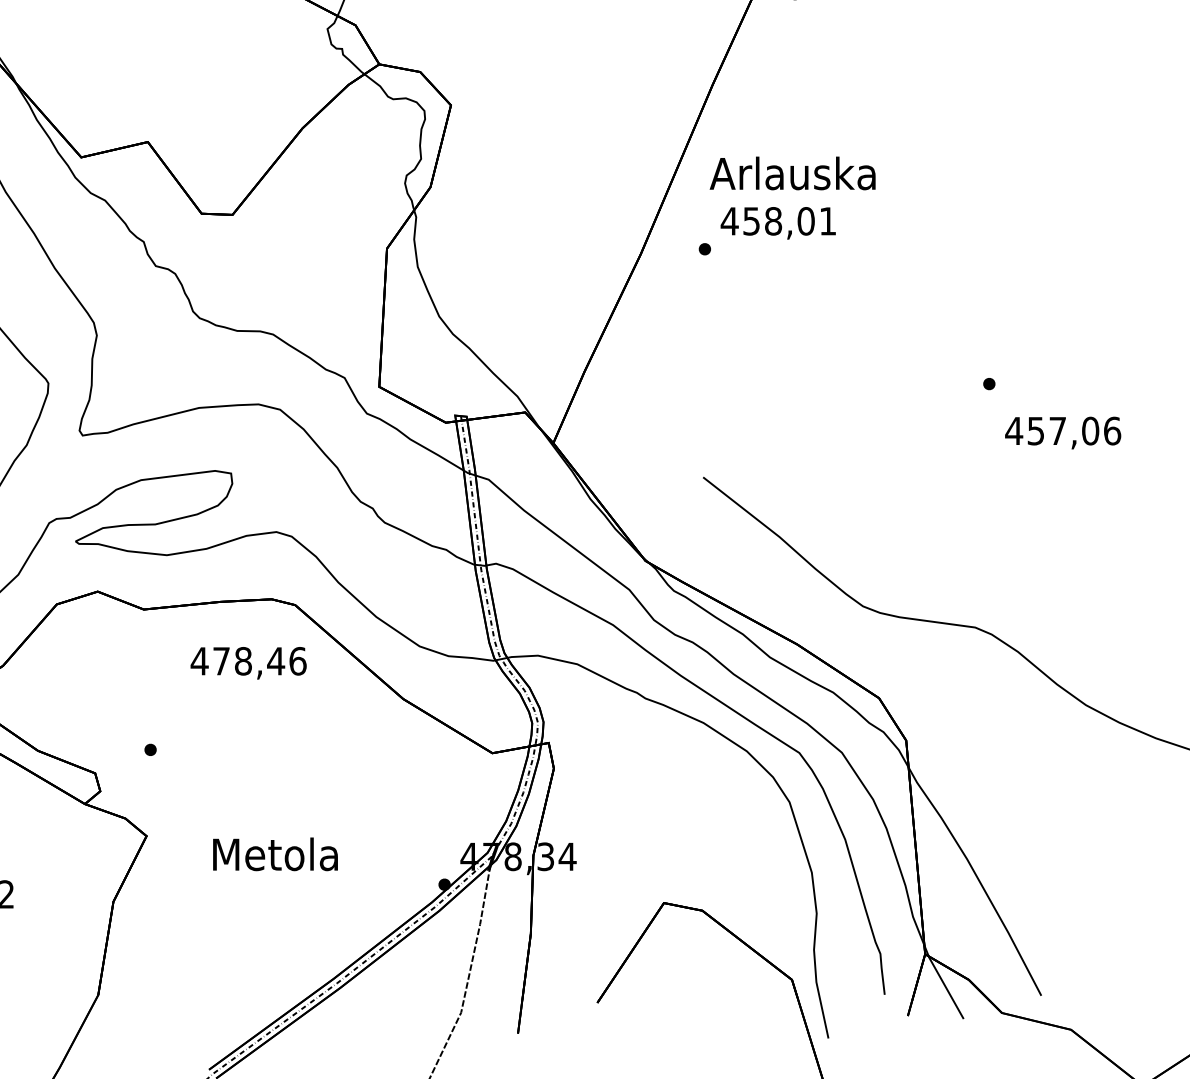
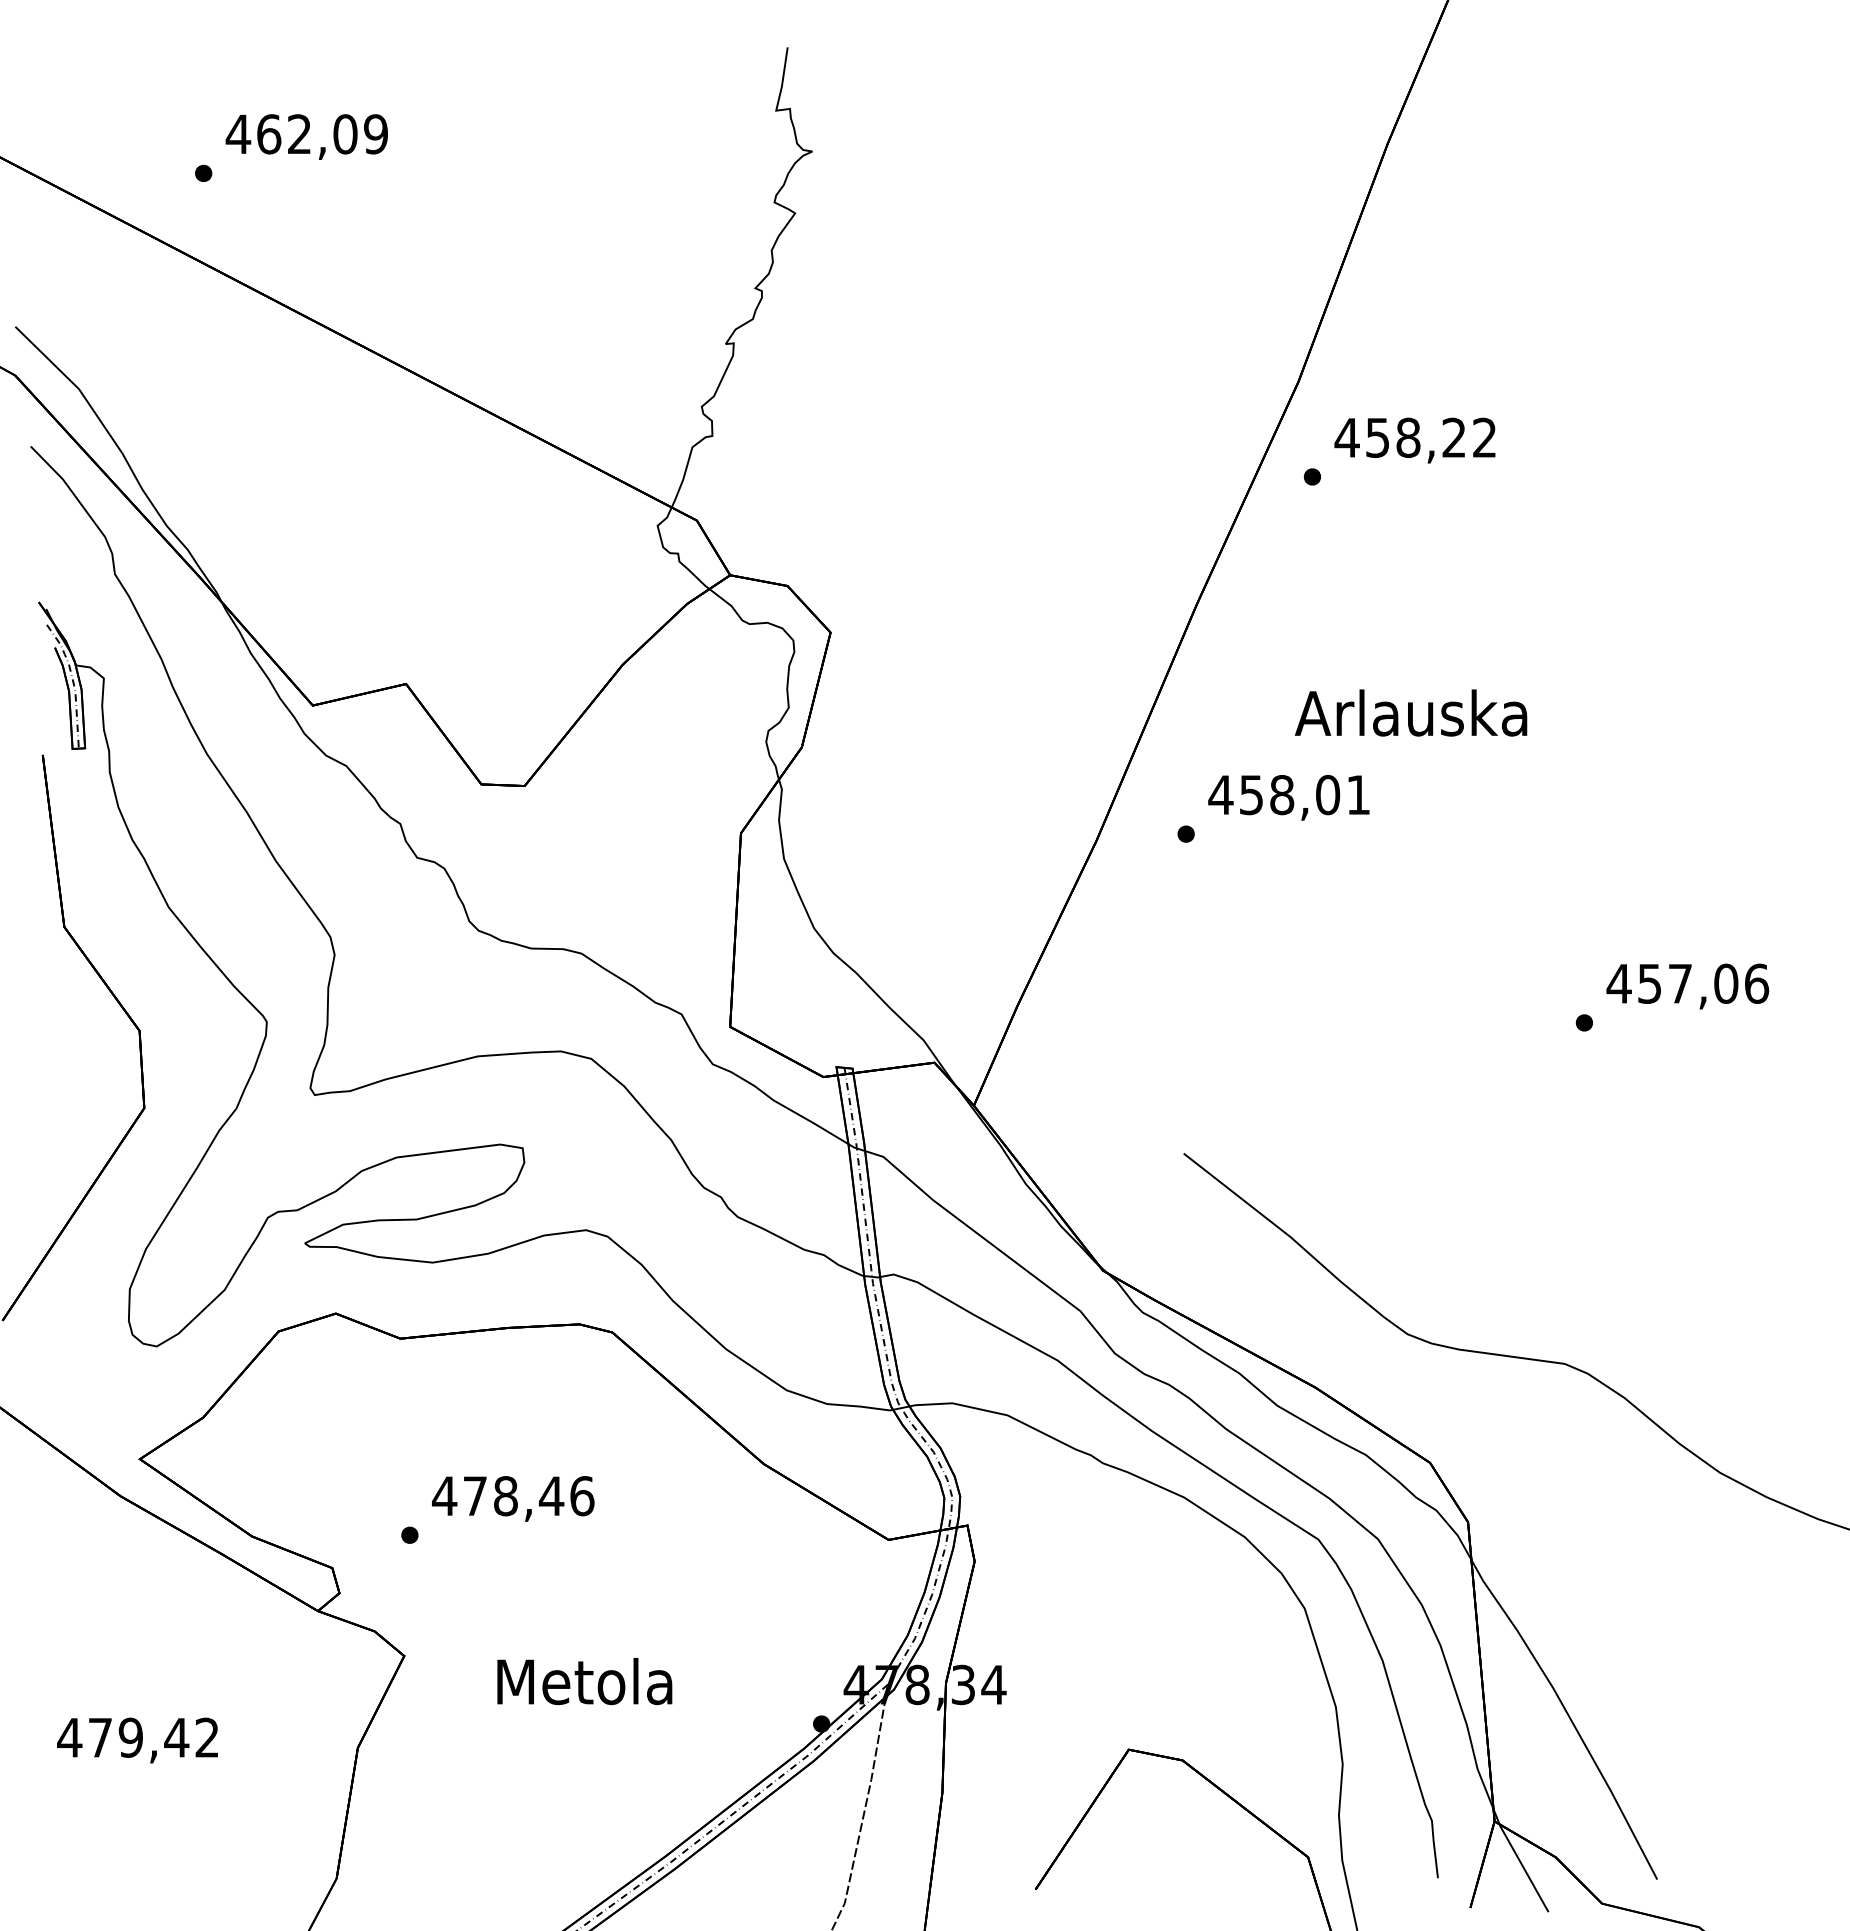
text: (792, 173) -> (1410, 712), moved
text: (1062, 433) -> (1687, 986), moved
text: (248, 662) -> (513, 1498), moved

